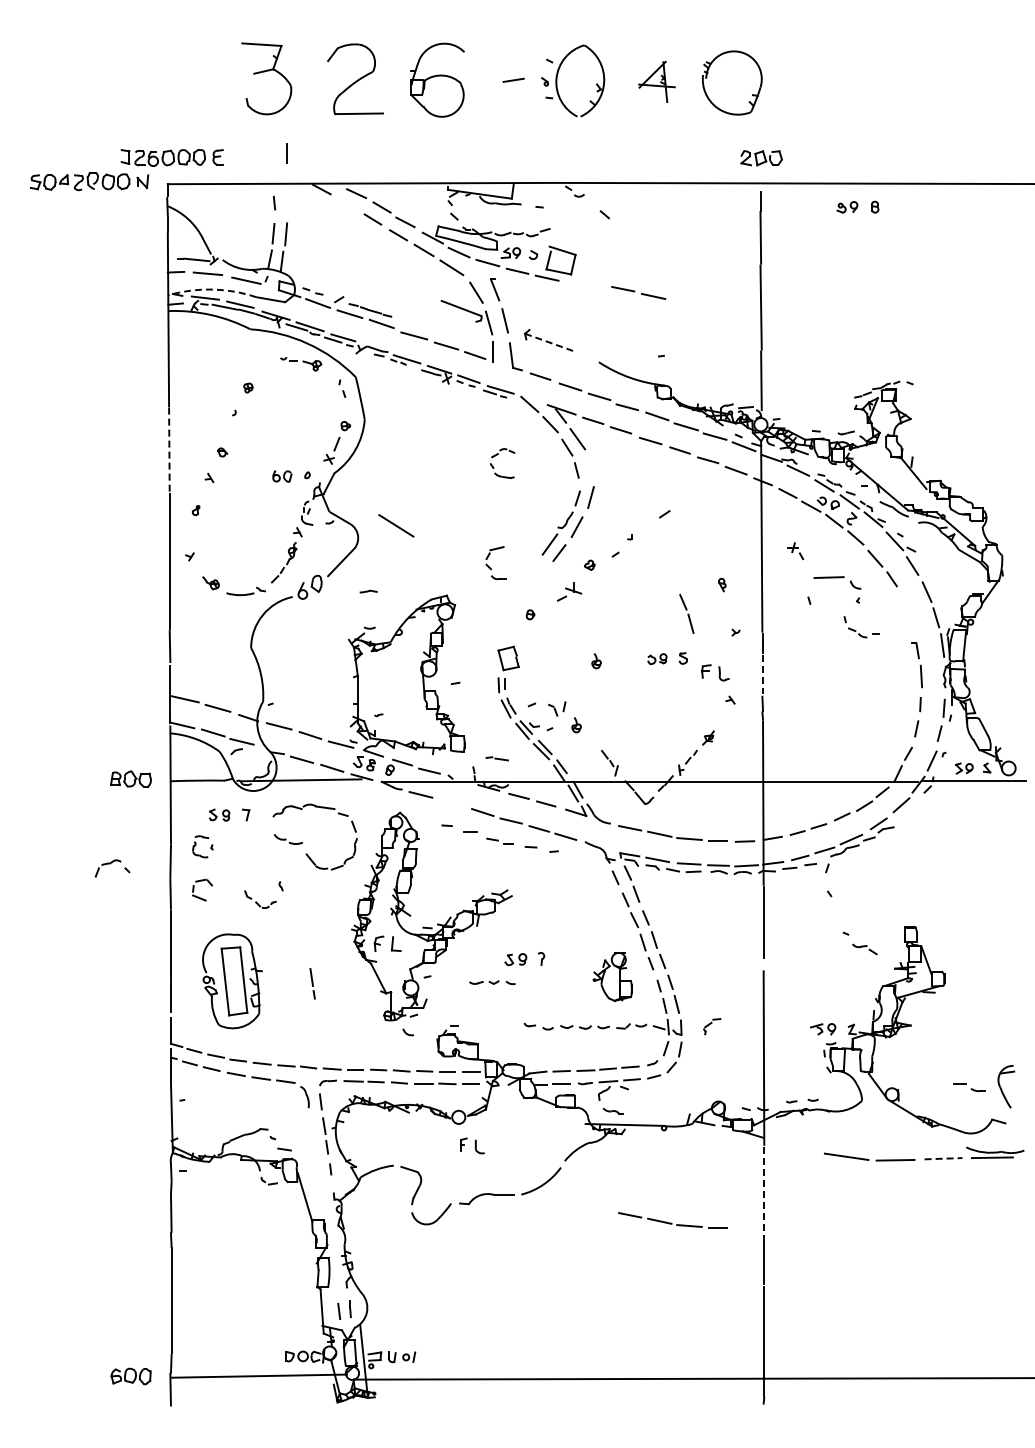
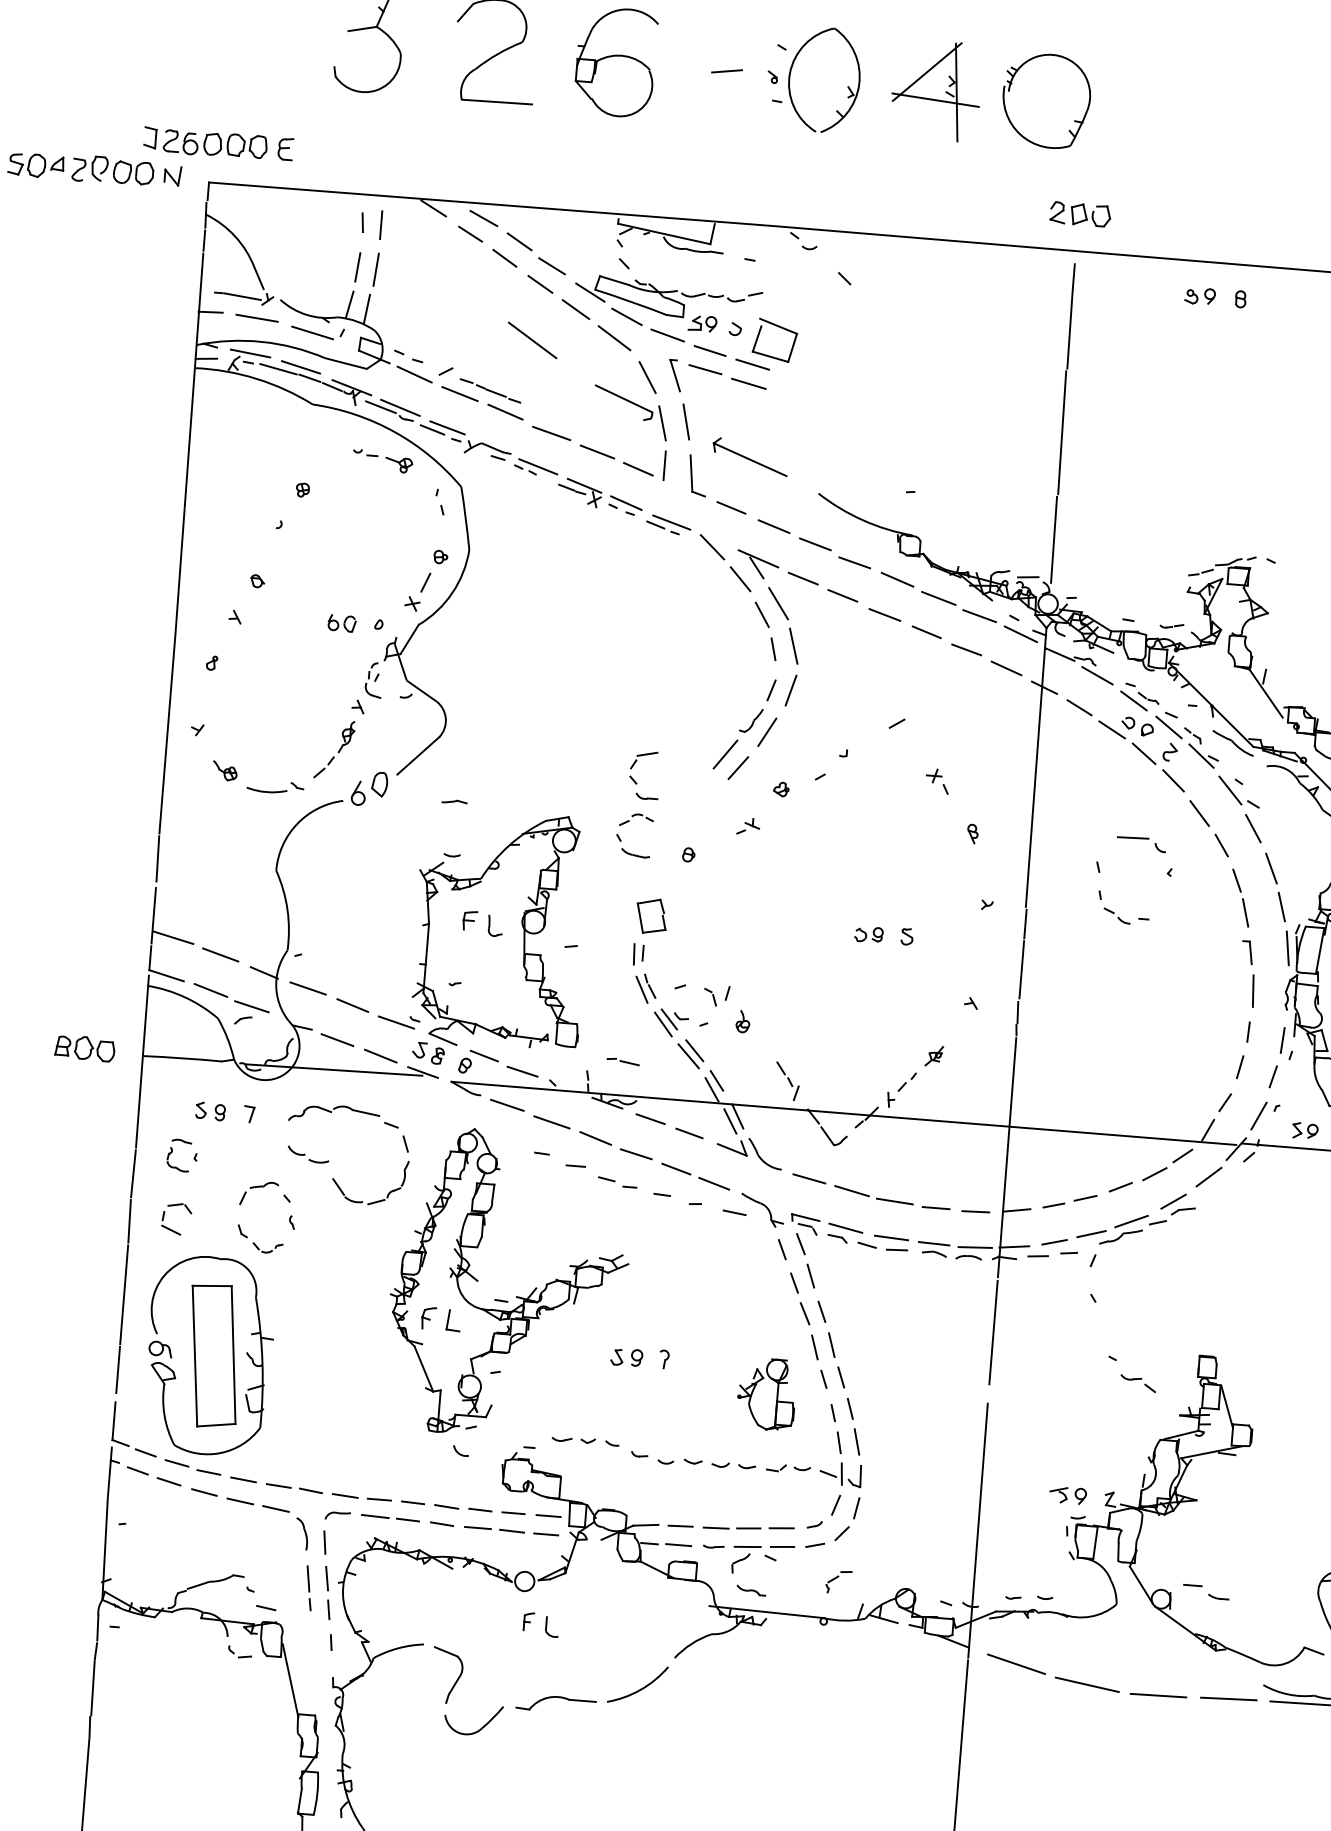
part: (656, 81) -> (935, 89), size x1.67
line: (286, 153) -> (380, 224), moved
line: (348, 204) -> (470, 233), added
arc: (212, 289) -> (261, 341), dashed -> solid
part: (638, 292) -> (727, 376), moved
line: (551, 343) -> (751, 460), dashed -> solid
line: (169, 450) -> (180, 572), dashed -> solid
line: (589, 466) -> (792, 644), added
part: (494, 467) -> (622, 840), moved
line: (396, 525) -> (532, 340), moved
part: (795, 551) -> (937, 781), moved
part: (837, 582) -> (1141, 843), size x0.71
part: (569, 592) -> (748, 826), size x0.62
part: (686, 613) -> (1240, 897), moved
part: (861, 627) -> (1123, 908), moved
part: (596, 661) -> (779, 930), removed
part: (715, 672) -> (483, 923), moved
line: (763, 674) -> (1022, 969), dashed -> solid
line: (451, 803) -> (551, 1121), added
line: (580, 855) -> (733, 1212), added
part: (112, 868) -> (265, 1194), moved
part: (232, 981) -> (209, 1356), size x1.43
part: (492, 982) -> (585, 1440), moved
line: (312, 983) -> (308, 1587), moved
part: (712, 1026) -> (839, 1581), moved
part: (969, 1087) -> (1206, 1592), moved
line: (797, 1146) -> (1016, 1663), added
line: (943, 1158) -> (1228, 1698), dashed -> solid
line: (764, 1192) -> (962, 1727), dashed -> solid
part: (672, 1220) -> (825, 1757), removed

